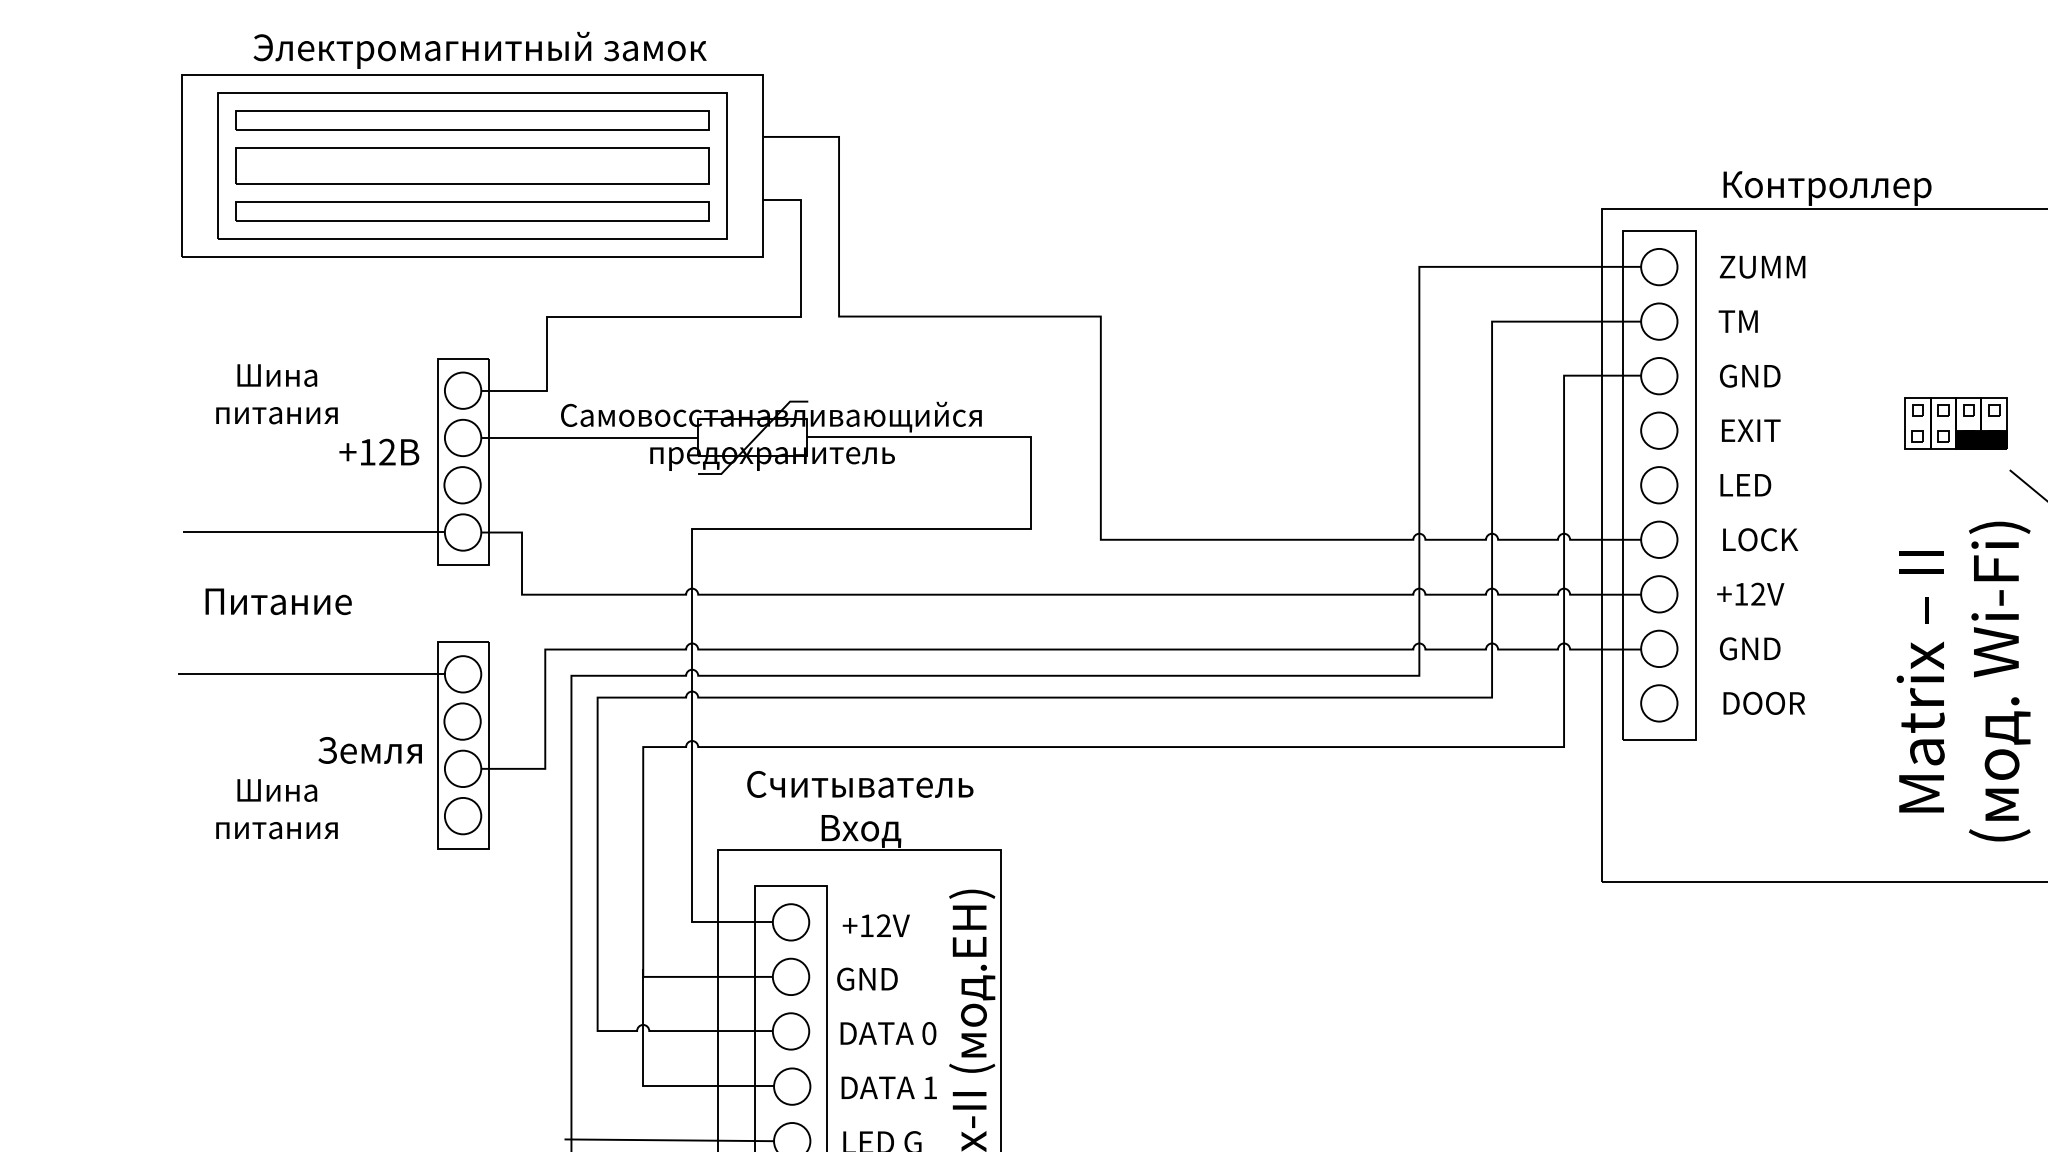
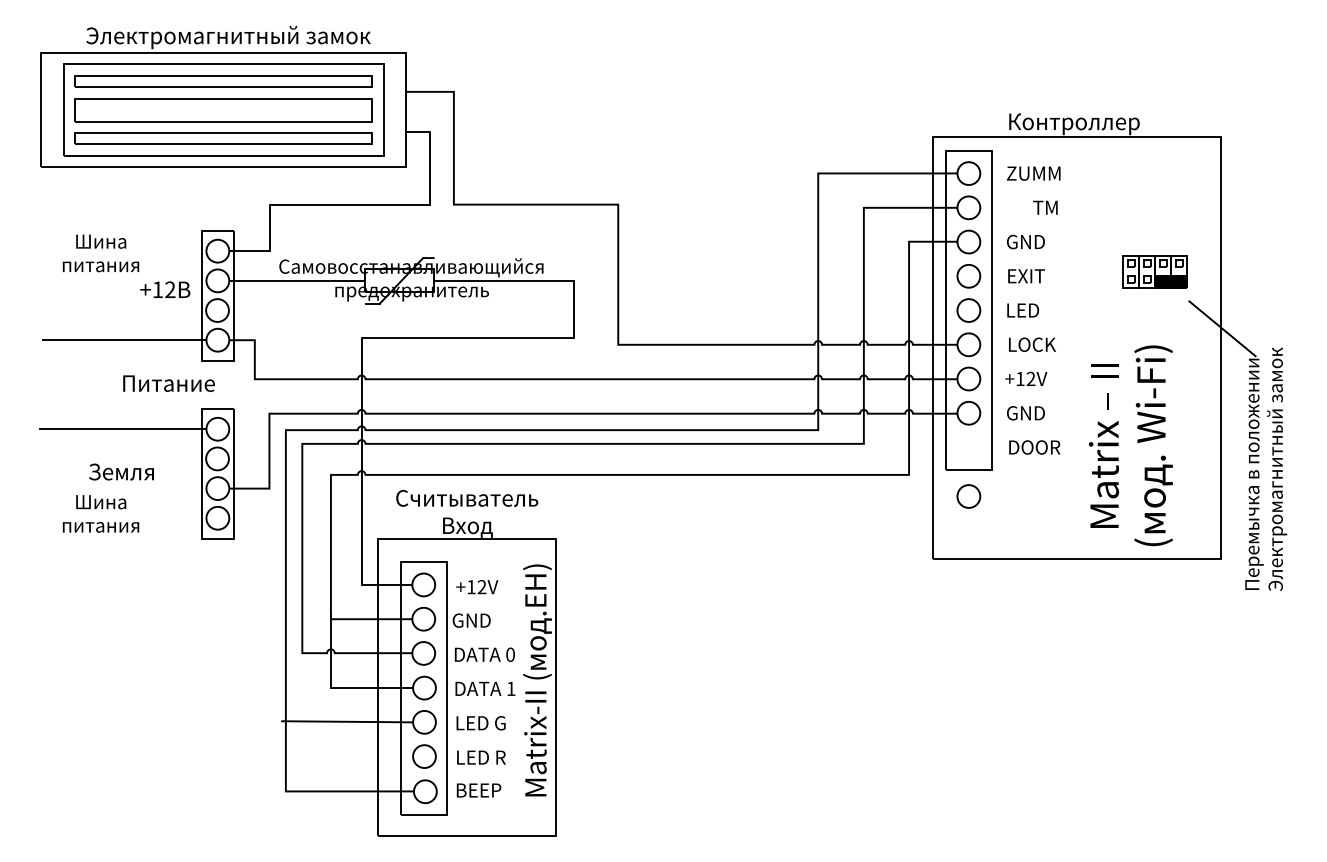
text: (1738, 321) -> (1045, 207), moved
text: (277, 601) -> (168, 383), moved
text: (1962, 681) -> (1130, 445), moved
circle: (1658, 703) -> (968, 496), moved
text: (370, 749) -> (121, 471), moved

